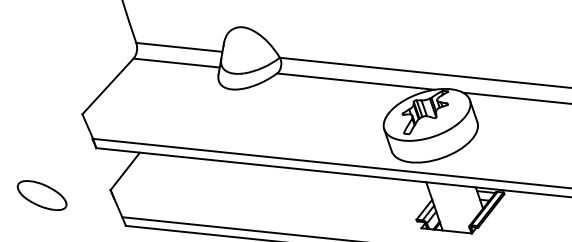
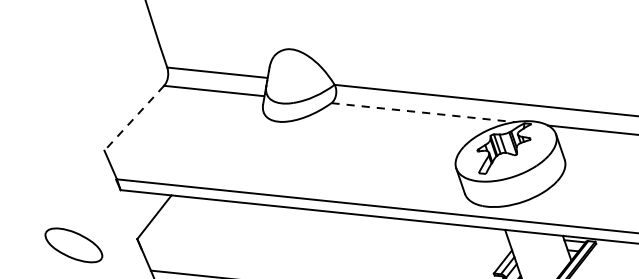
line: (356, 81) -> (423, 112), solid -> dashed
line: (107, 86) -> (133, 118), solid -> dashed
part: (41, 195) -> (73, 245), moved

